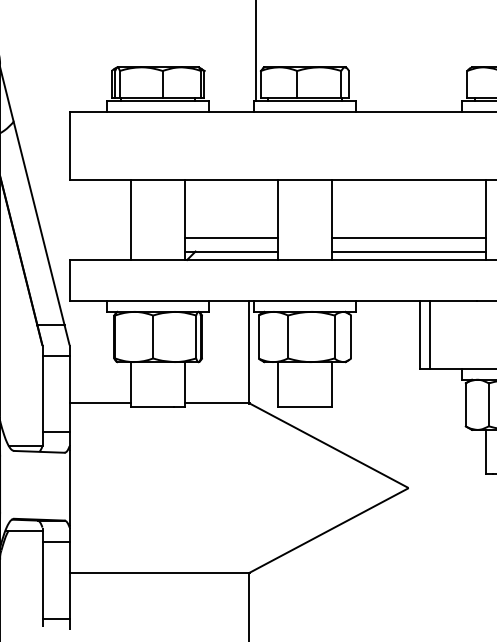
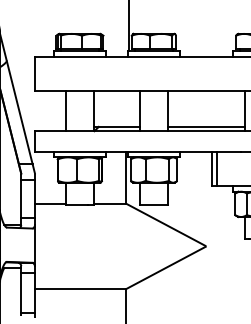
line: (230, 238) -> (116, 120), removed
line: (408, 238) -> (206, 120), removed

